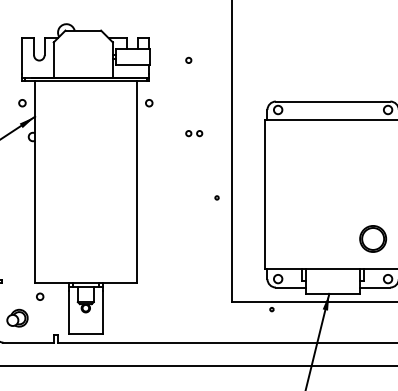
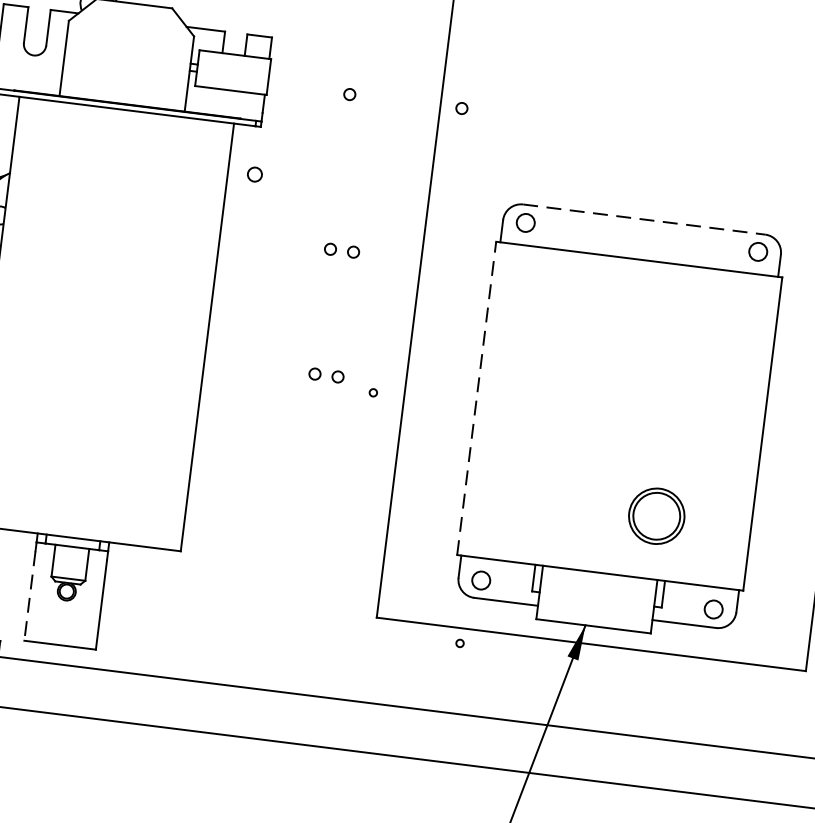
circle: (241, 59) -> (461, 106), added
line: (333, 101) -> (645, 219), solid -> dashed
part: (194, 192) -> (327, 375), added
line: (265, 194) -> (476, 398), solid -> dashed
part: (373, 238) -> (657, 515), moved
line: (68, 312) -> (28, 596), solid -> dashed

